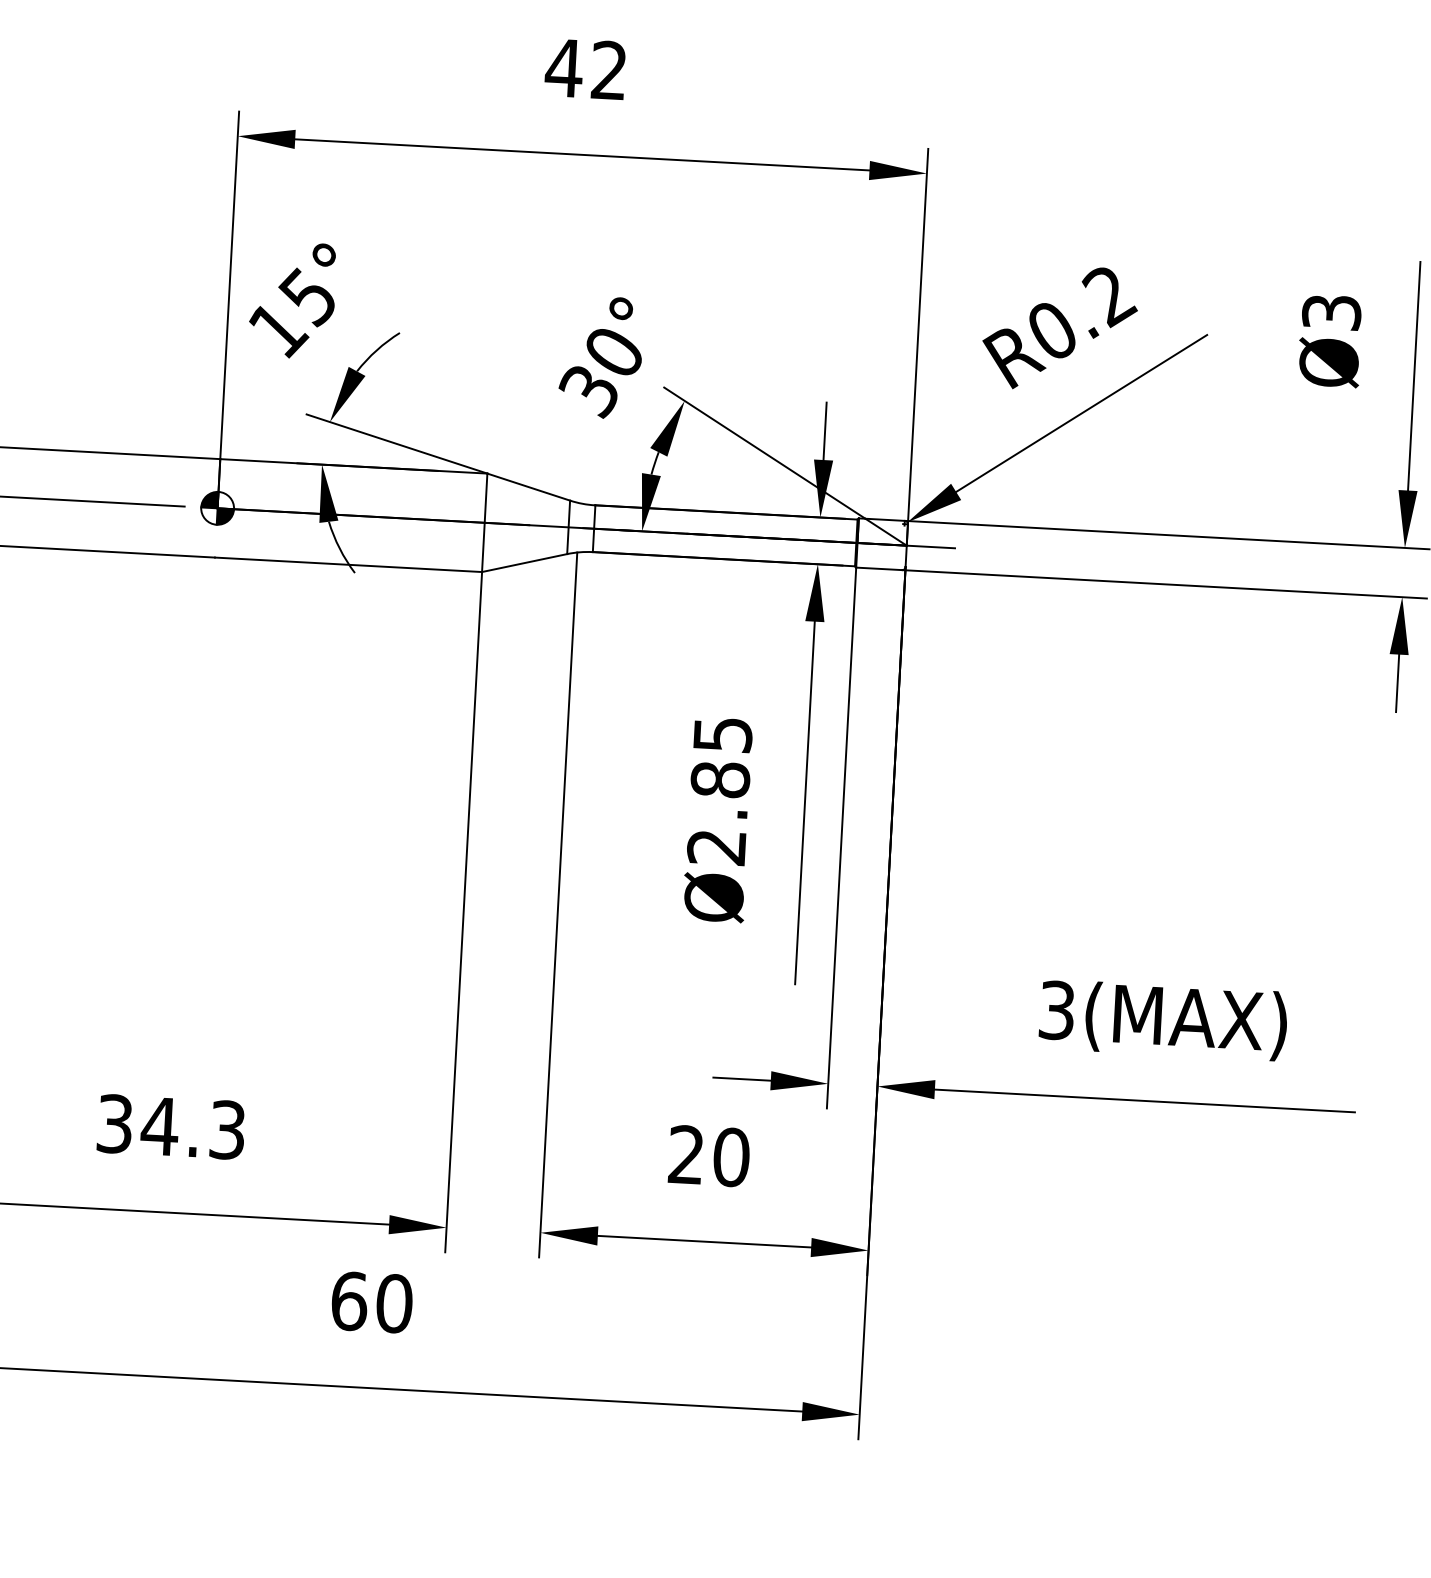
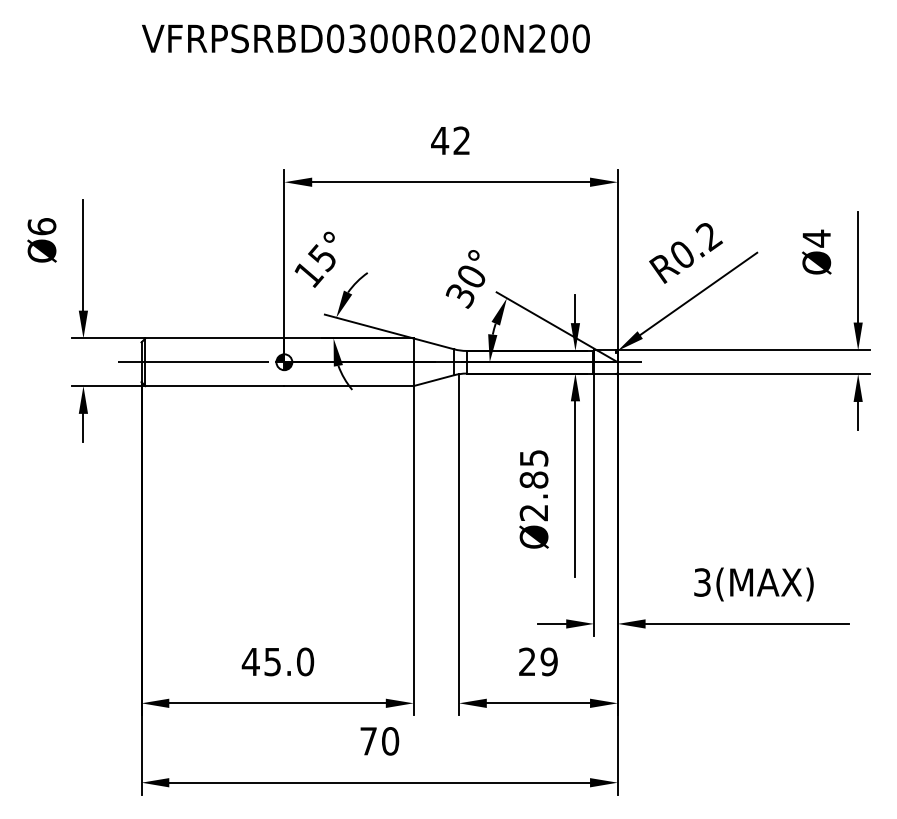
text: (1331, 312) -> (816, 238), Ø3 -> Ø4
text: (169, 1126) -> (277, 661), 34.3 -> 45.0
text: (730, 1156) -> (548, 661), 20 -> 29
text: (349, 1301) -> (368, 741), 60 -> 70

